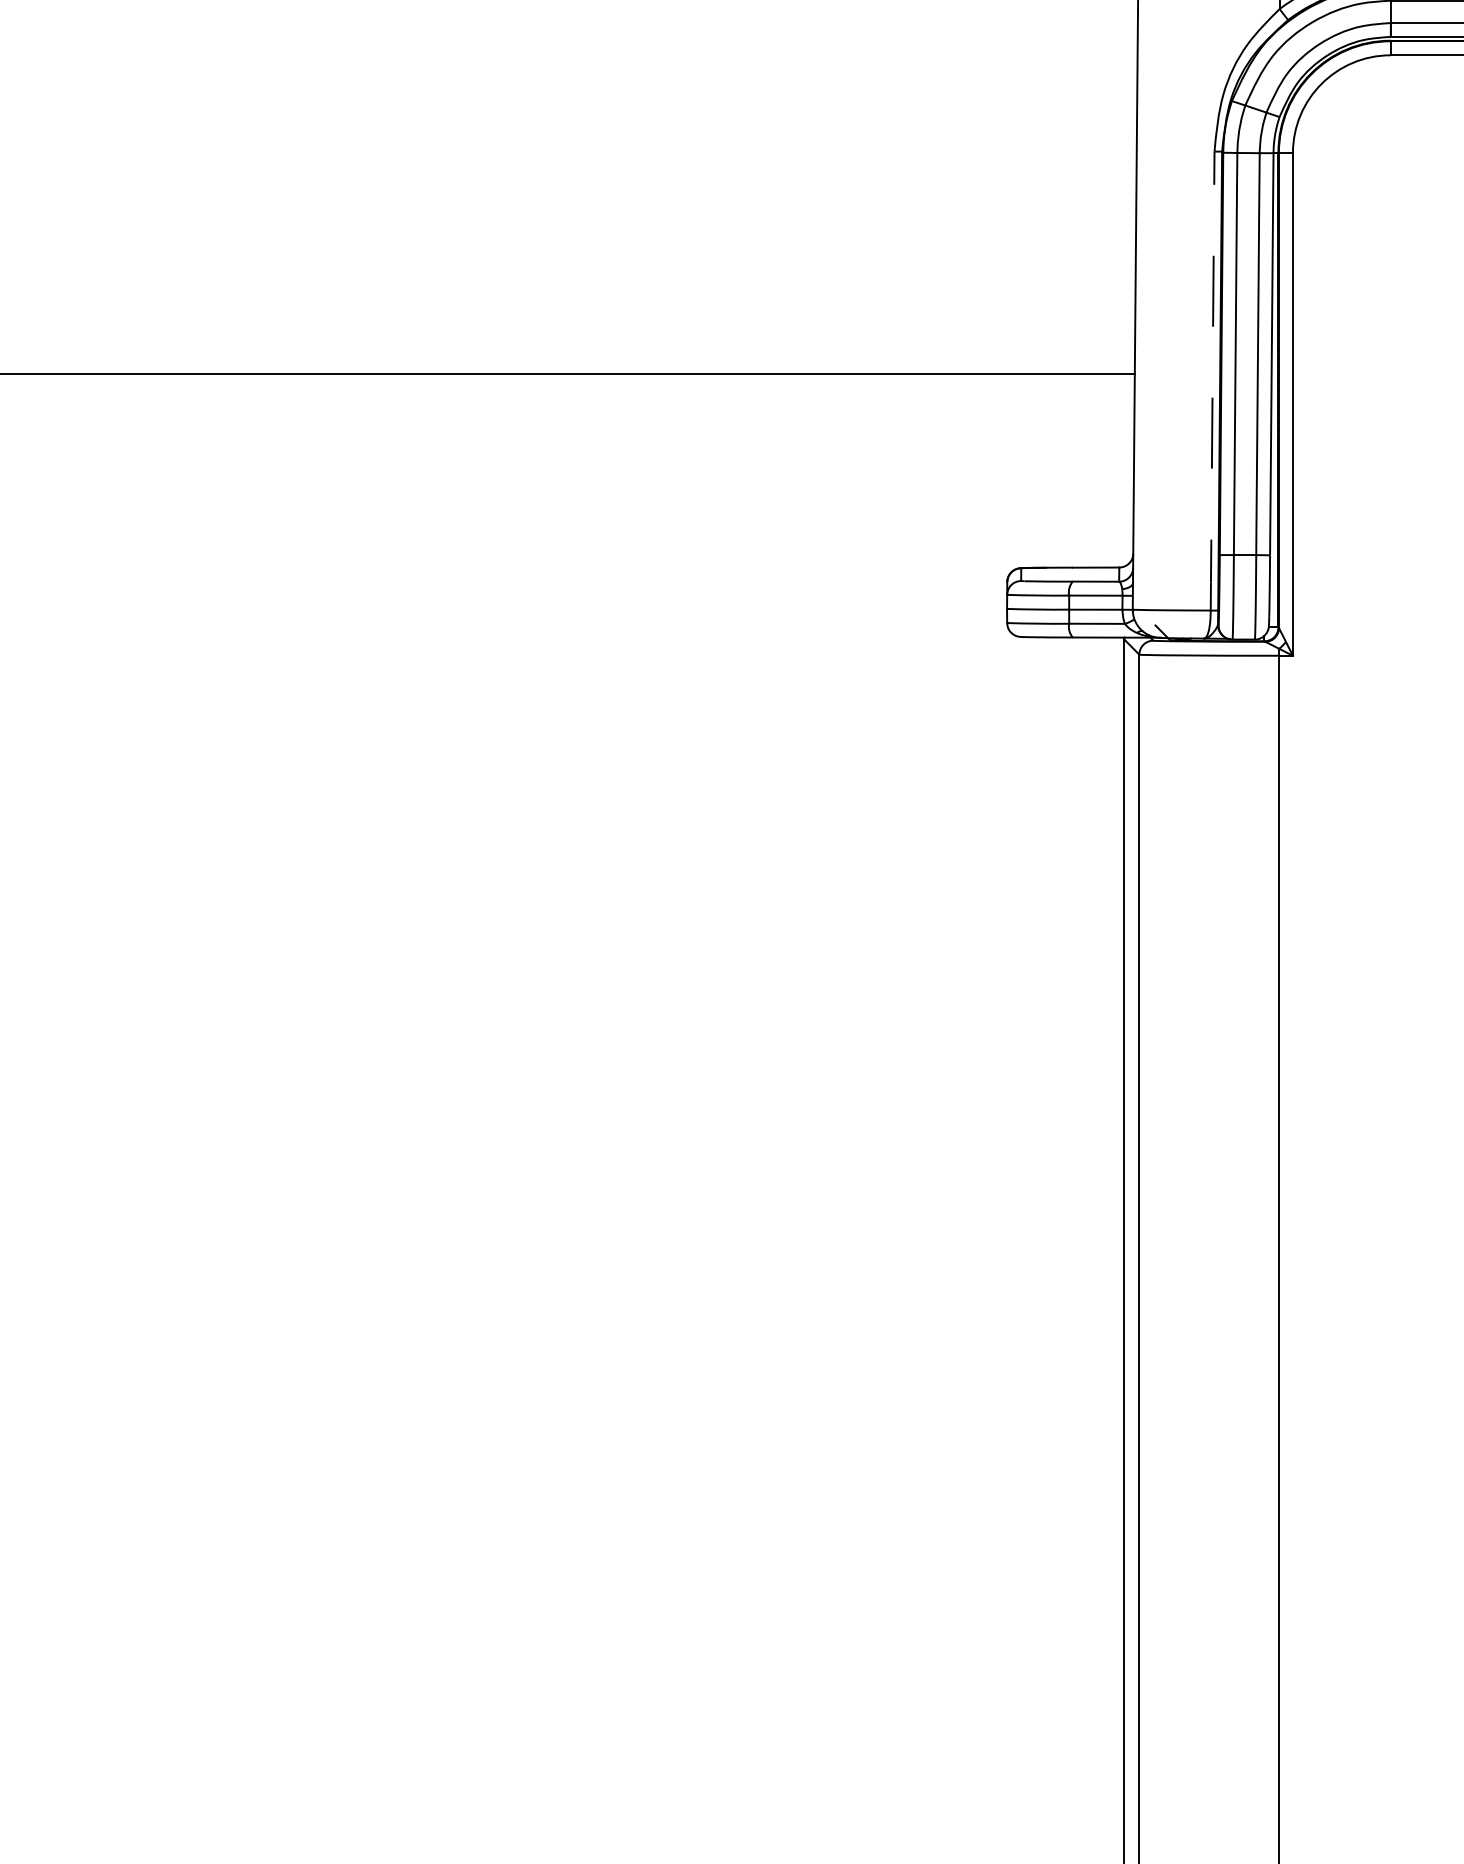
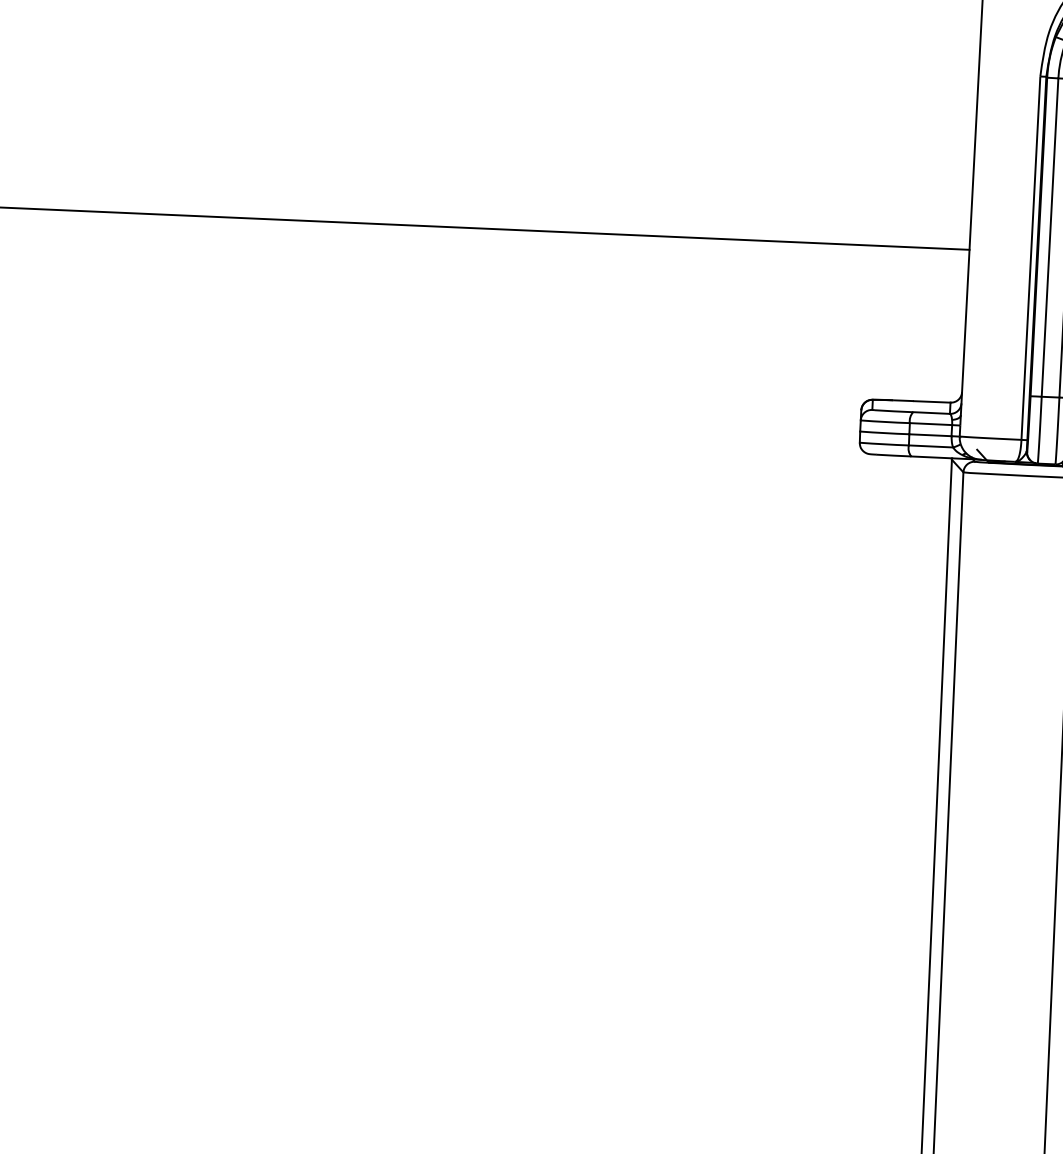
line: (1212, 382) -> (1030, 259), dashed -> solid

